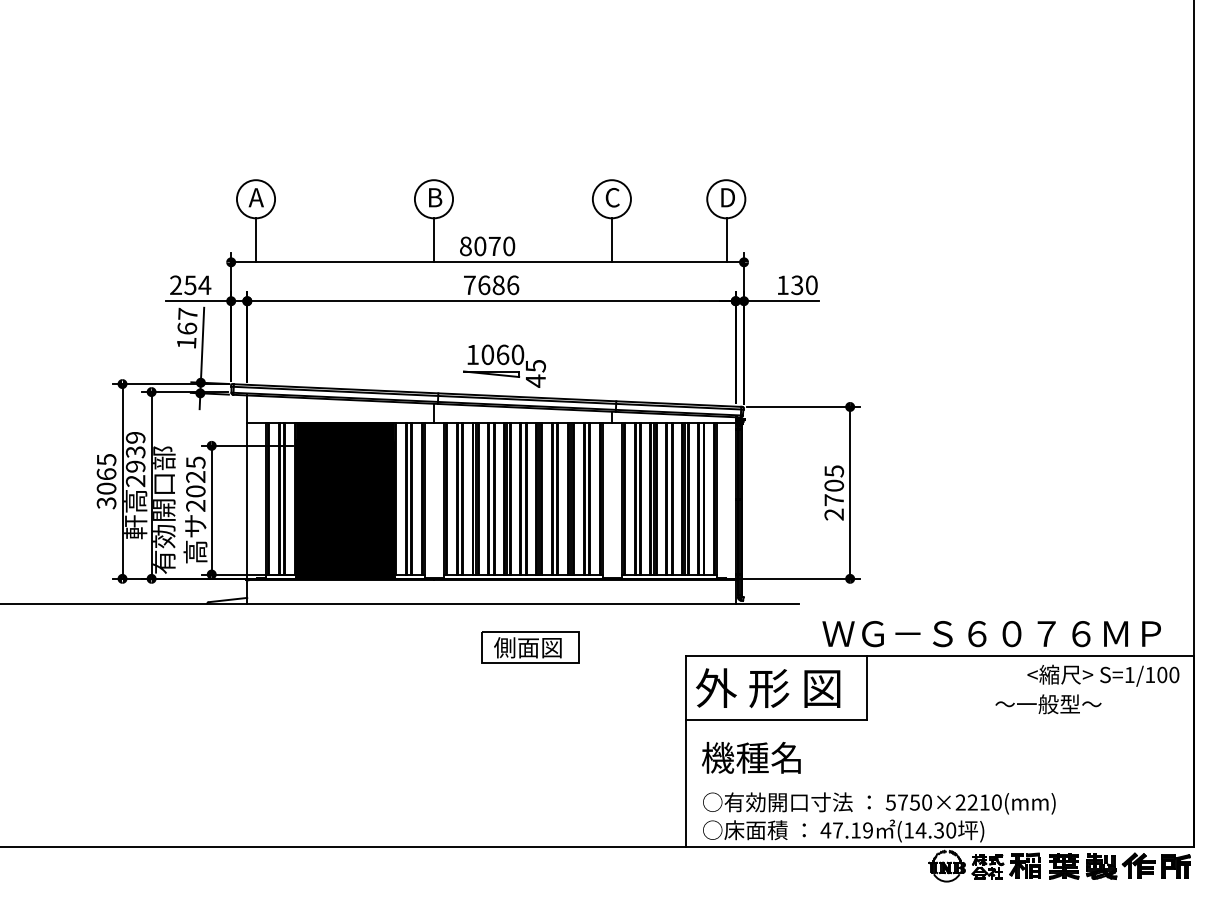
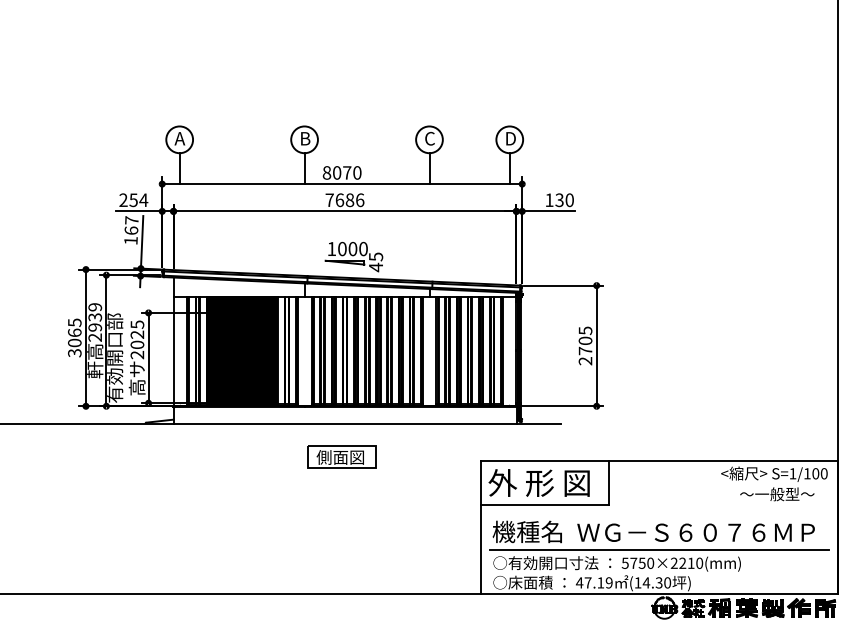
text: (502, 354) -> (352, 248), 1060 -> 1000
text: (991, 634) -> (695, 533), moved
part: (530, 647) -> (342, 457), moved
text: (1048, 704) -> (777, 494), moved
line: (939, 783) -> (659, 549), added

